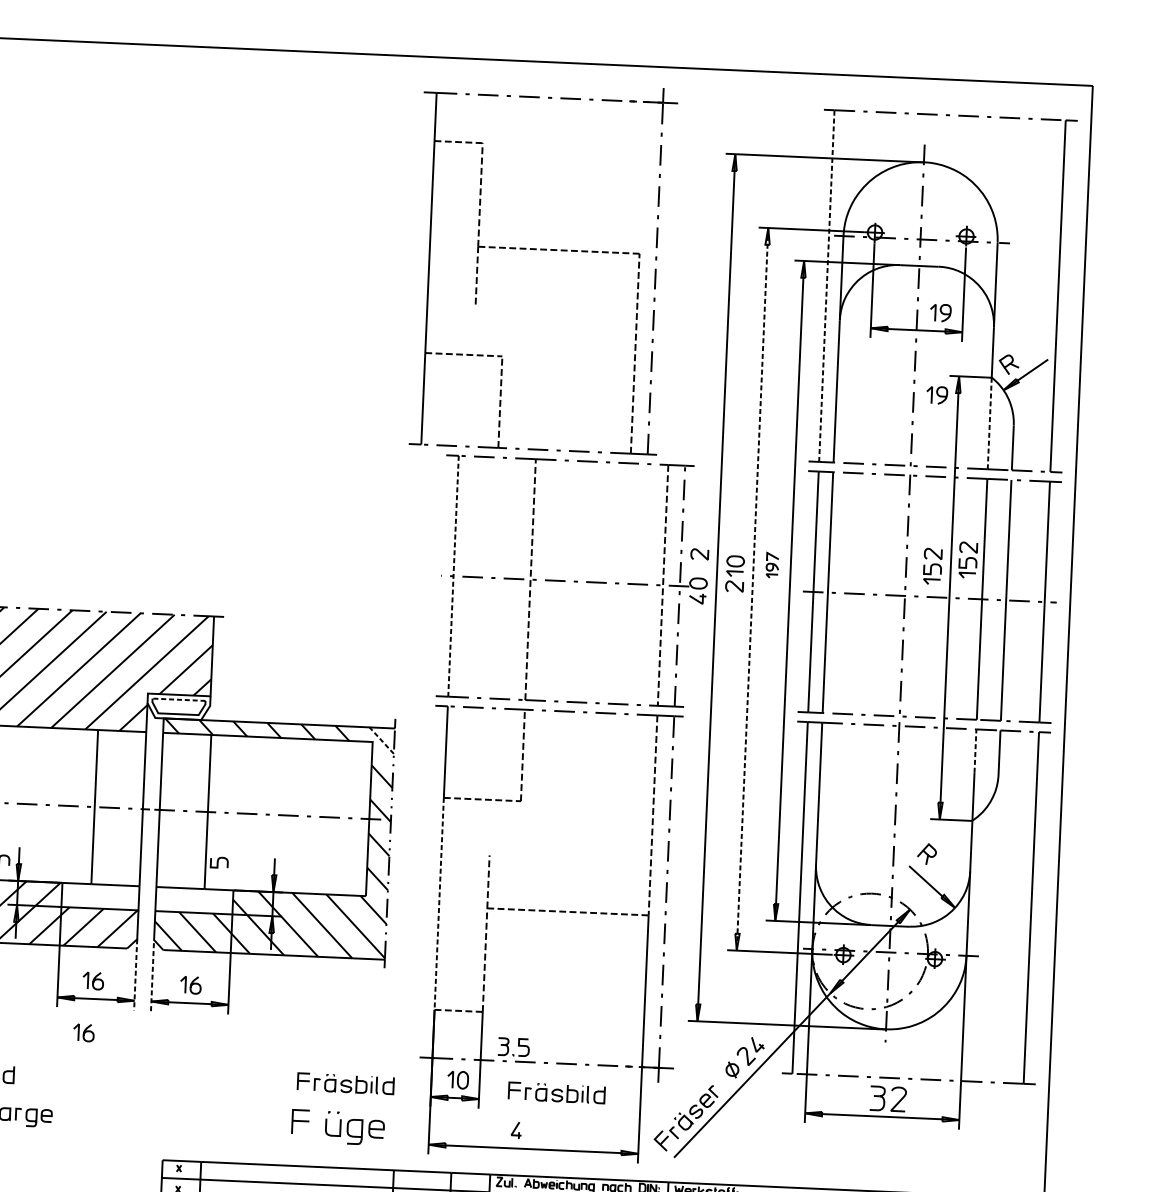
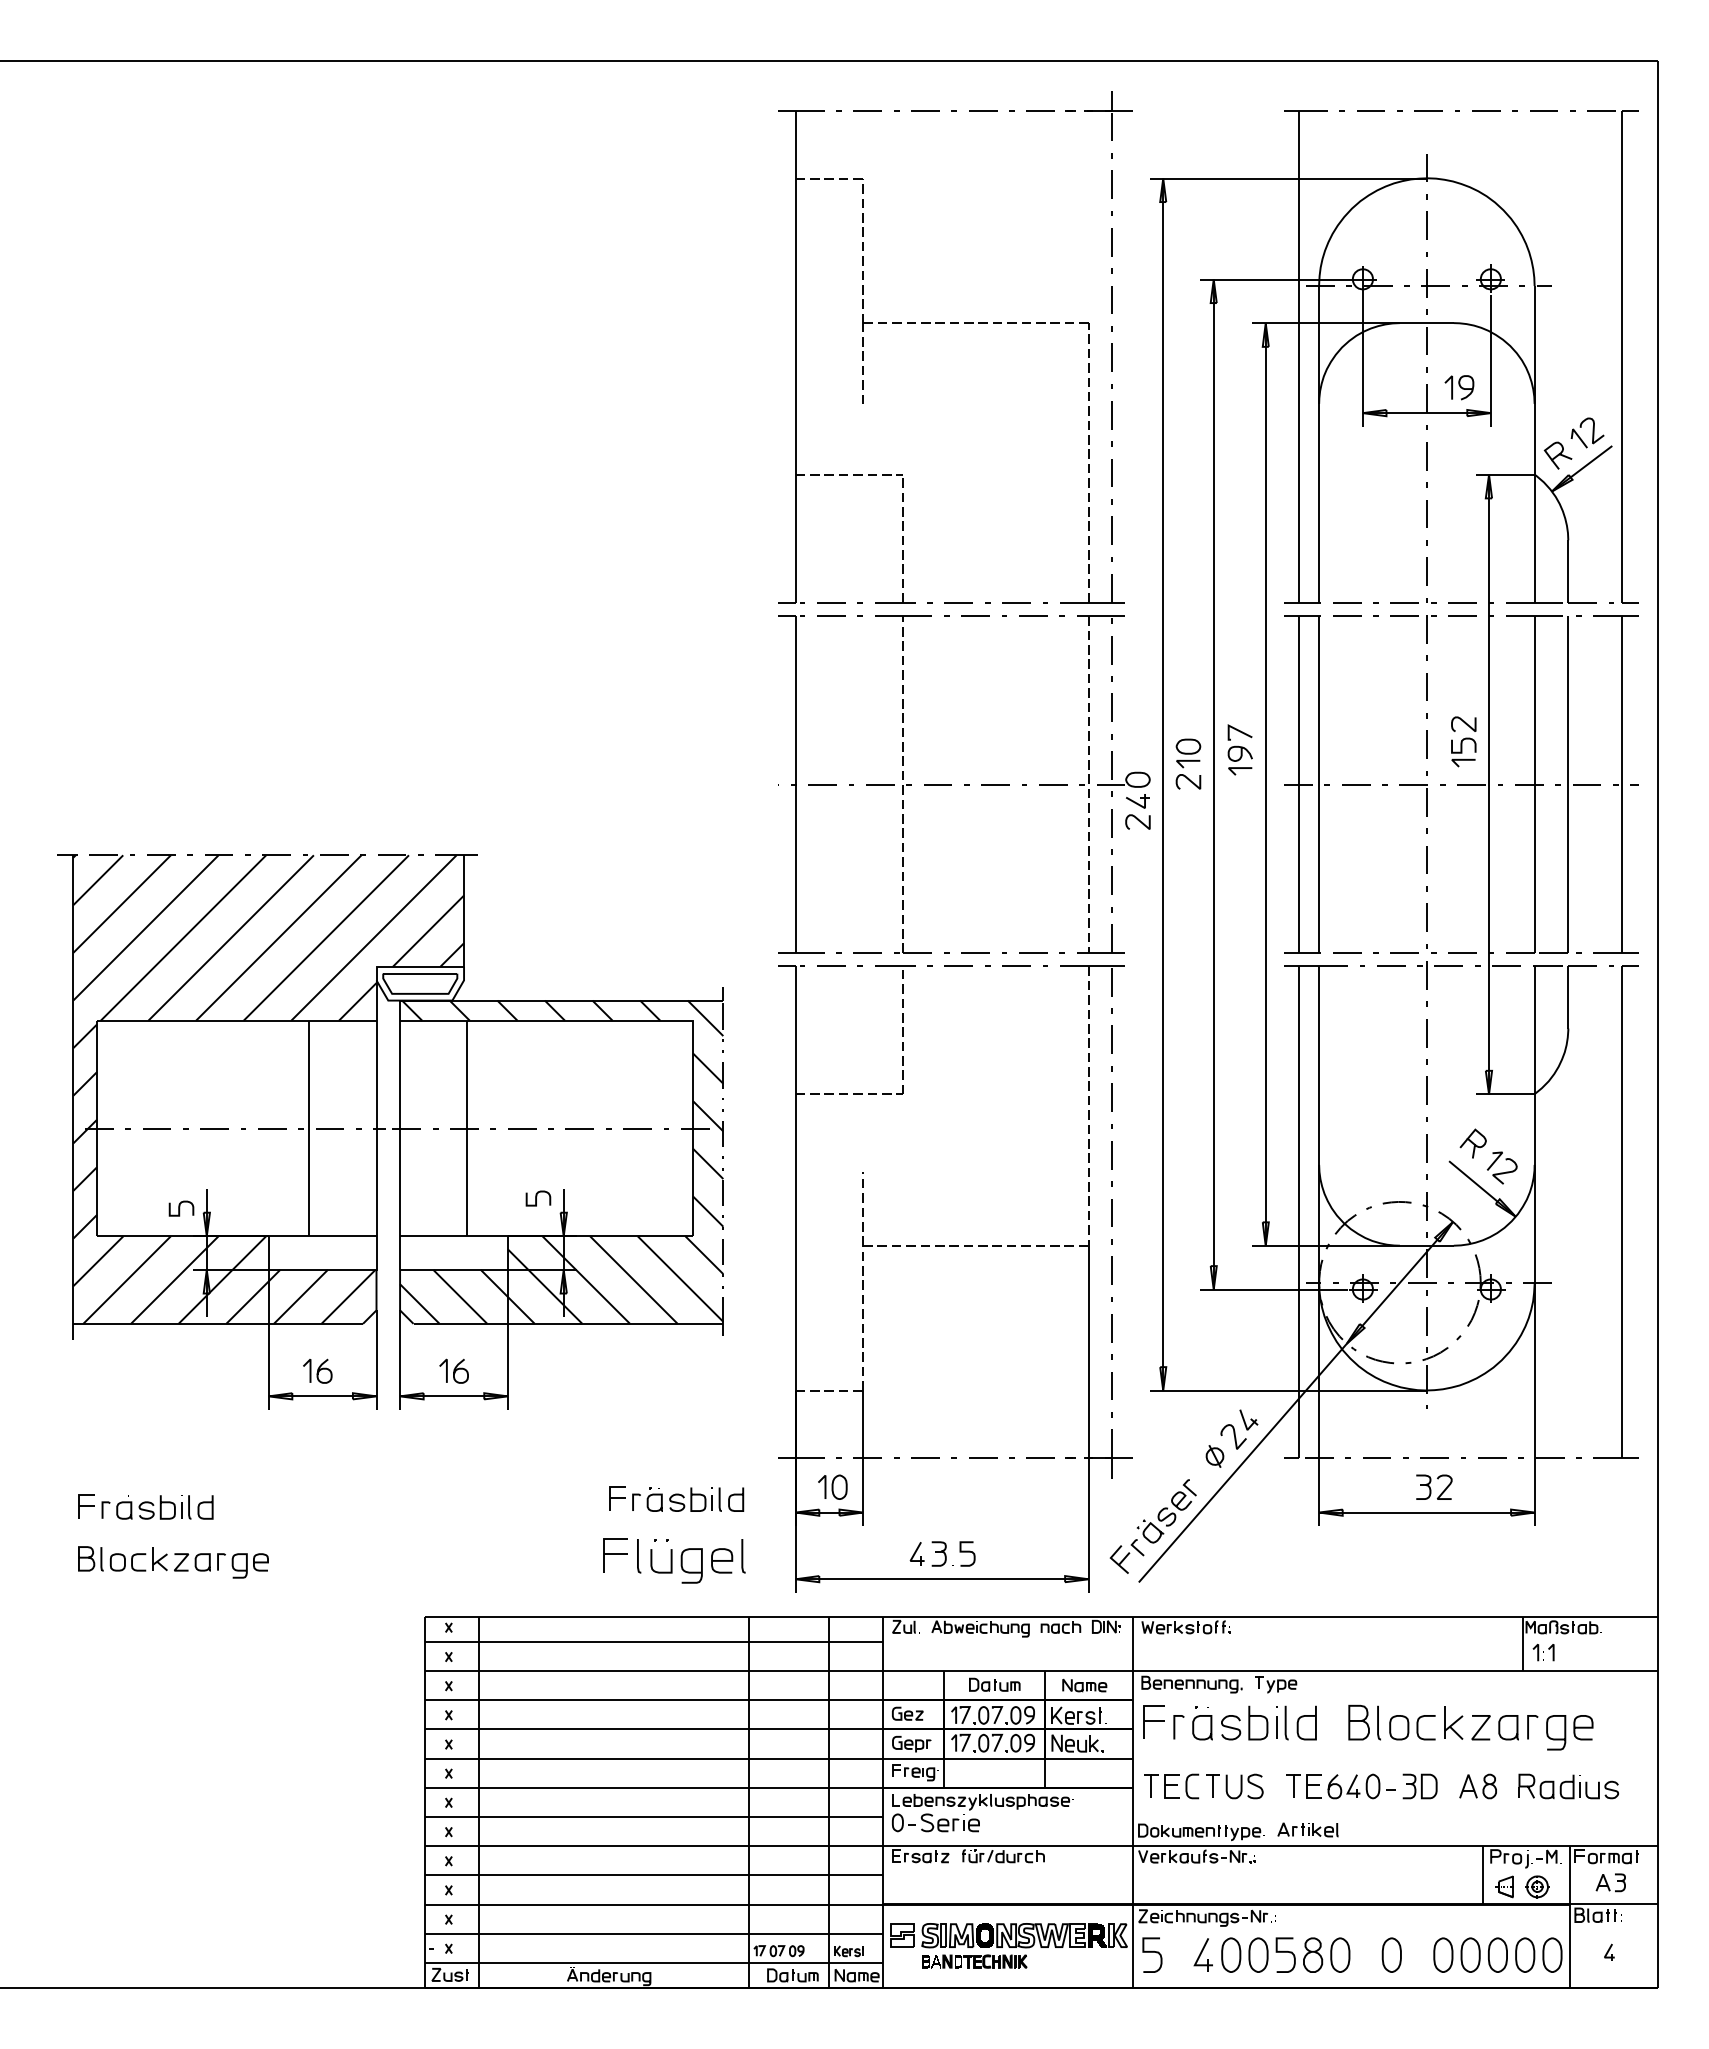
part: (544, 249) -> (955, 323), moved
line: (826, 285) -> (1298, 356), dashed -> solid
part: (1030, 349) -> (1587, 432), added
part: (937, 395) -> (1459, 502), removed
line: (989, 423) -> (1534, 538), dashed -> solid
curve: (699, 553) -> (1137, 820), moved
part: (967, 559) -> (1512, 730), removed
part: (772, 565) -> (1239, 749), size x1.43
line: (453, 576) -> (795, 785), dashed -> solid
line: (752, 589) -> (1213, 785), dashed -> solid
line: (178, 699) -> (419, 973), dashed -> solid
line: (381, 740) -> (705, 1017), dashed -> solid
line: (975, 750) -> (1534, 996), dashed -> solid
curve: (217, 862) -> (536, 1198), moved
part: (946, 872) -> (1501, 1167), added
line: (439, 904) -> (795, 1243), dashed -> solid
line: (135, 975) -> (376, 1360), dashed -> solid
line: (152, 975) -> (400, 1360), dashed -> solid
part: (83, 1032) -> (307, 1443), removed
part: (518, 1046) -> (959, 1552), moved
part: (556, 1092) -> (971, 1498), removed
part: (888, 1098) -> (1434, 1486), size x0.71
line: (316, 1123) -> (638, 1556), added
line: (392, 1126) -> (743, 1556), added

